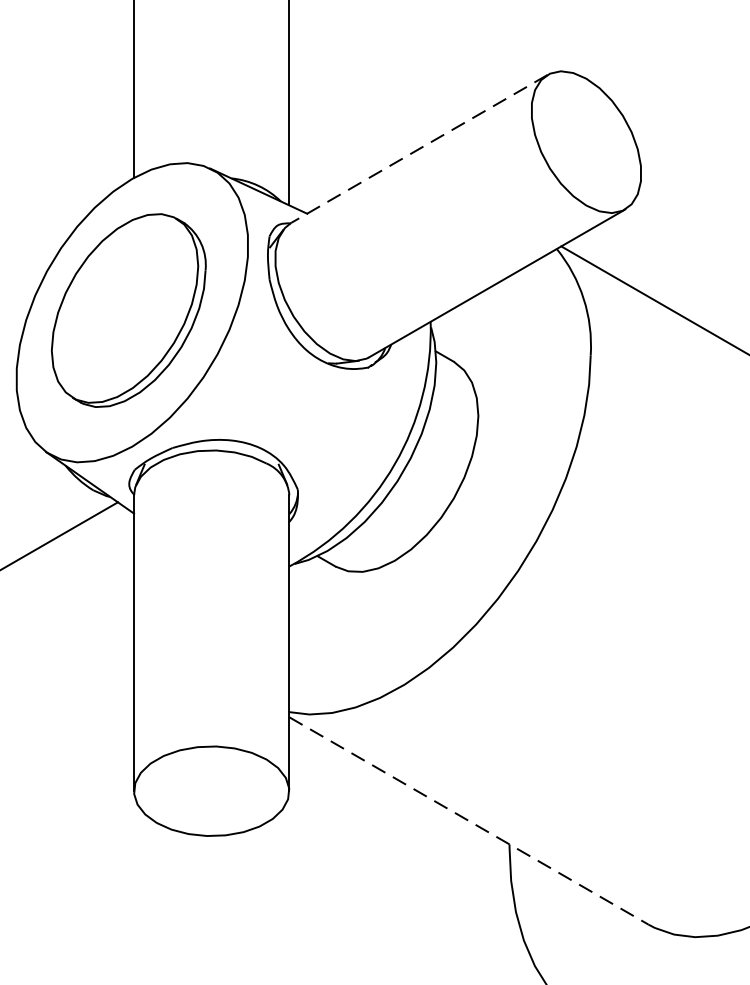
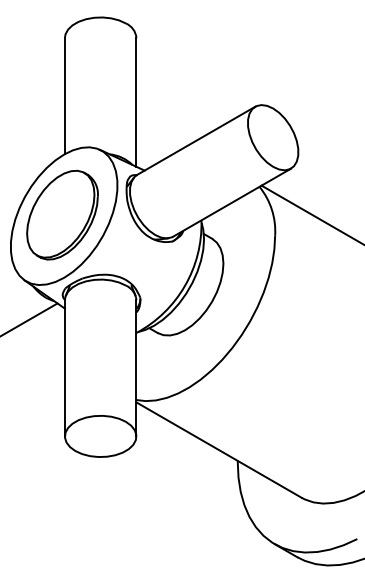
line: (417, 150) -> (195, 141), dashed -> solid
line: (469, 821) -> (219, 450), dashed -> solid

